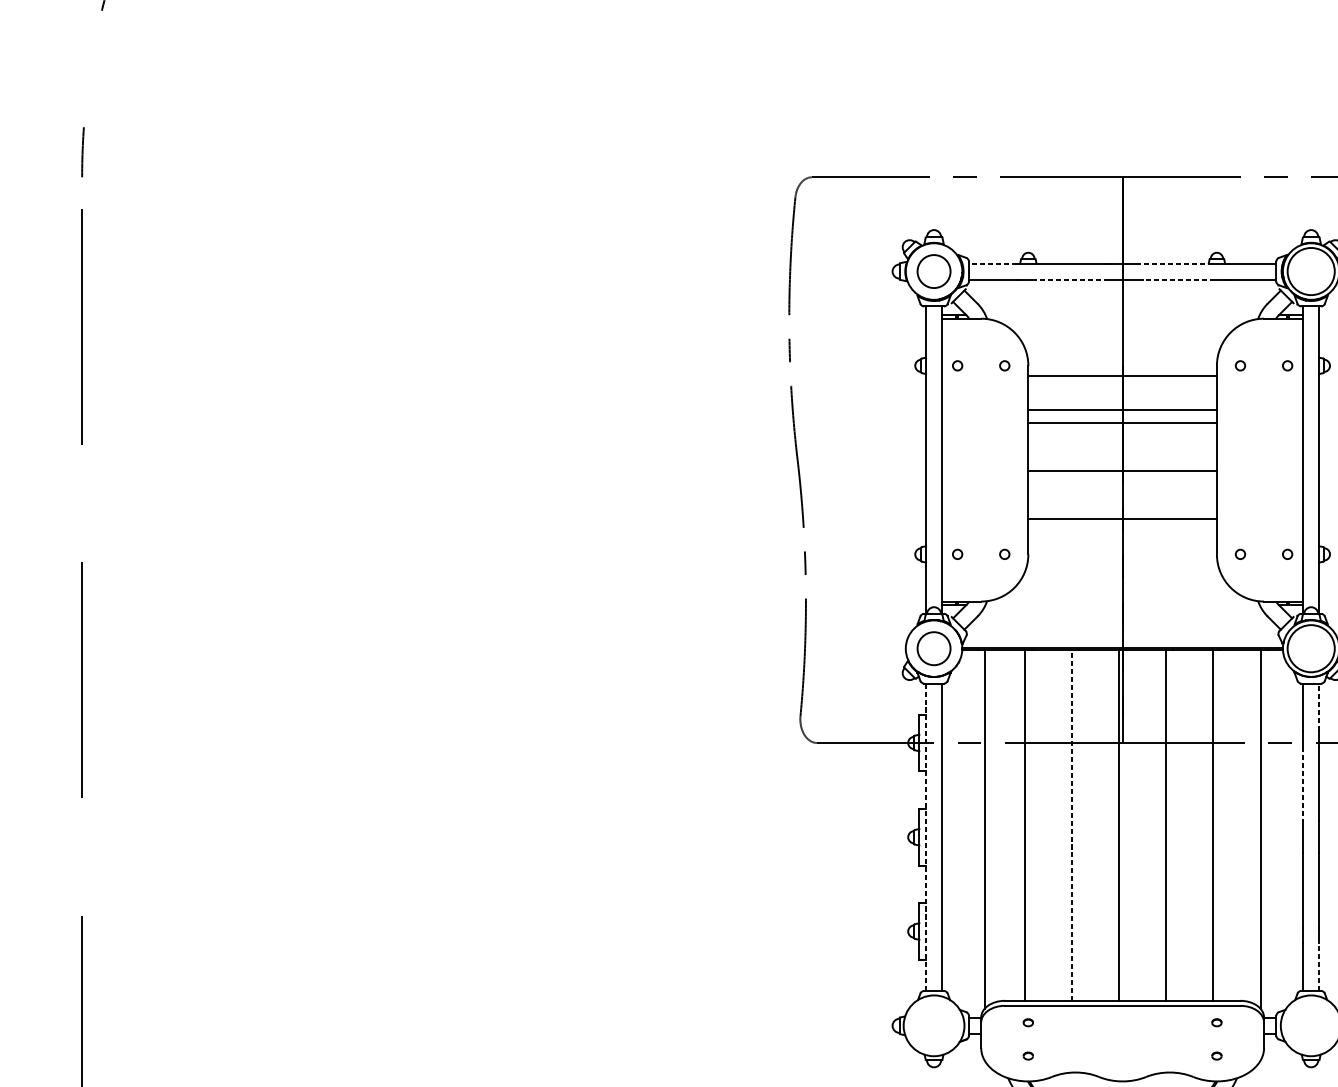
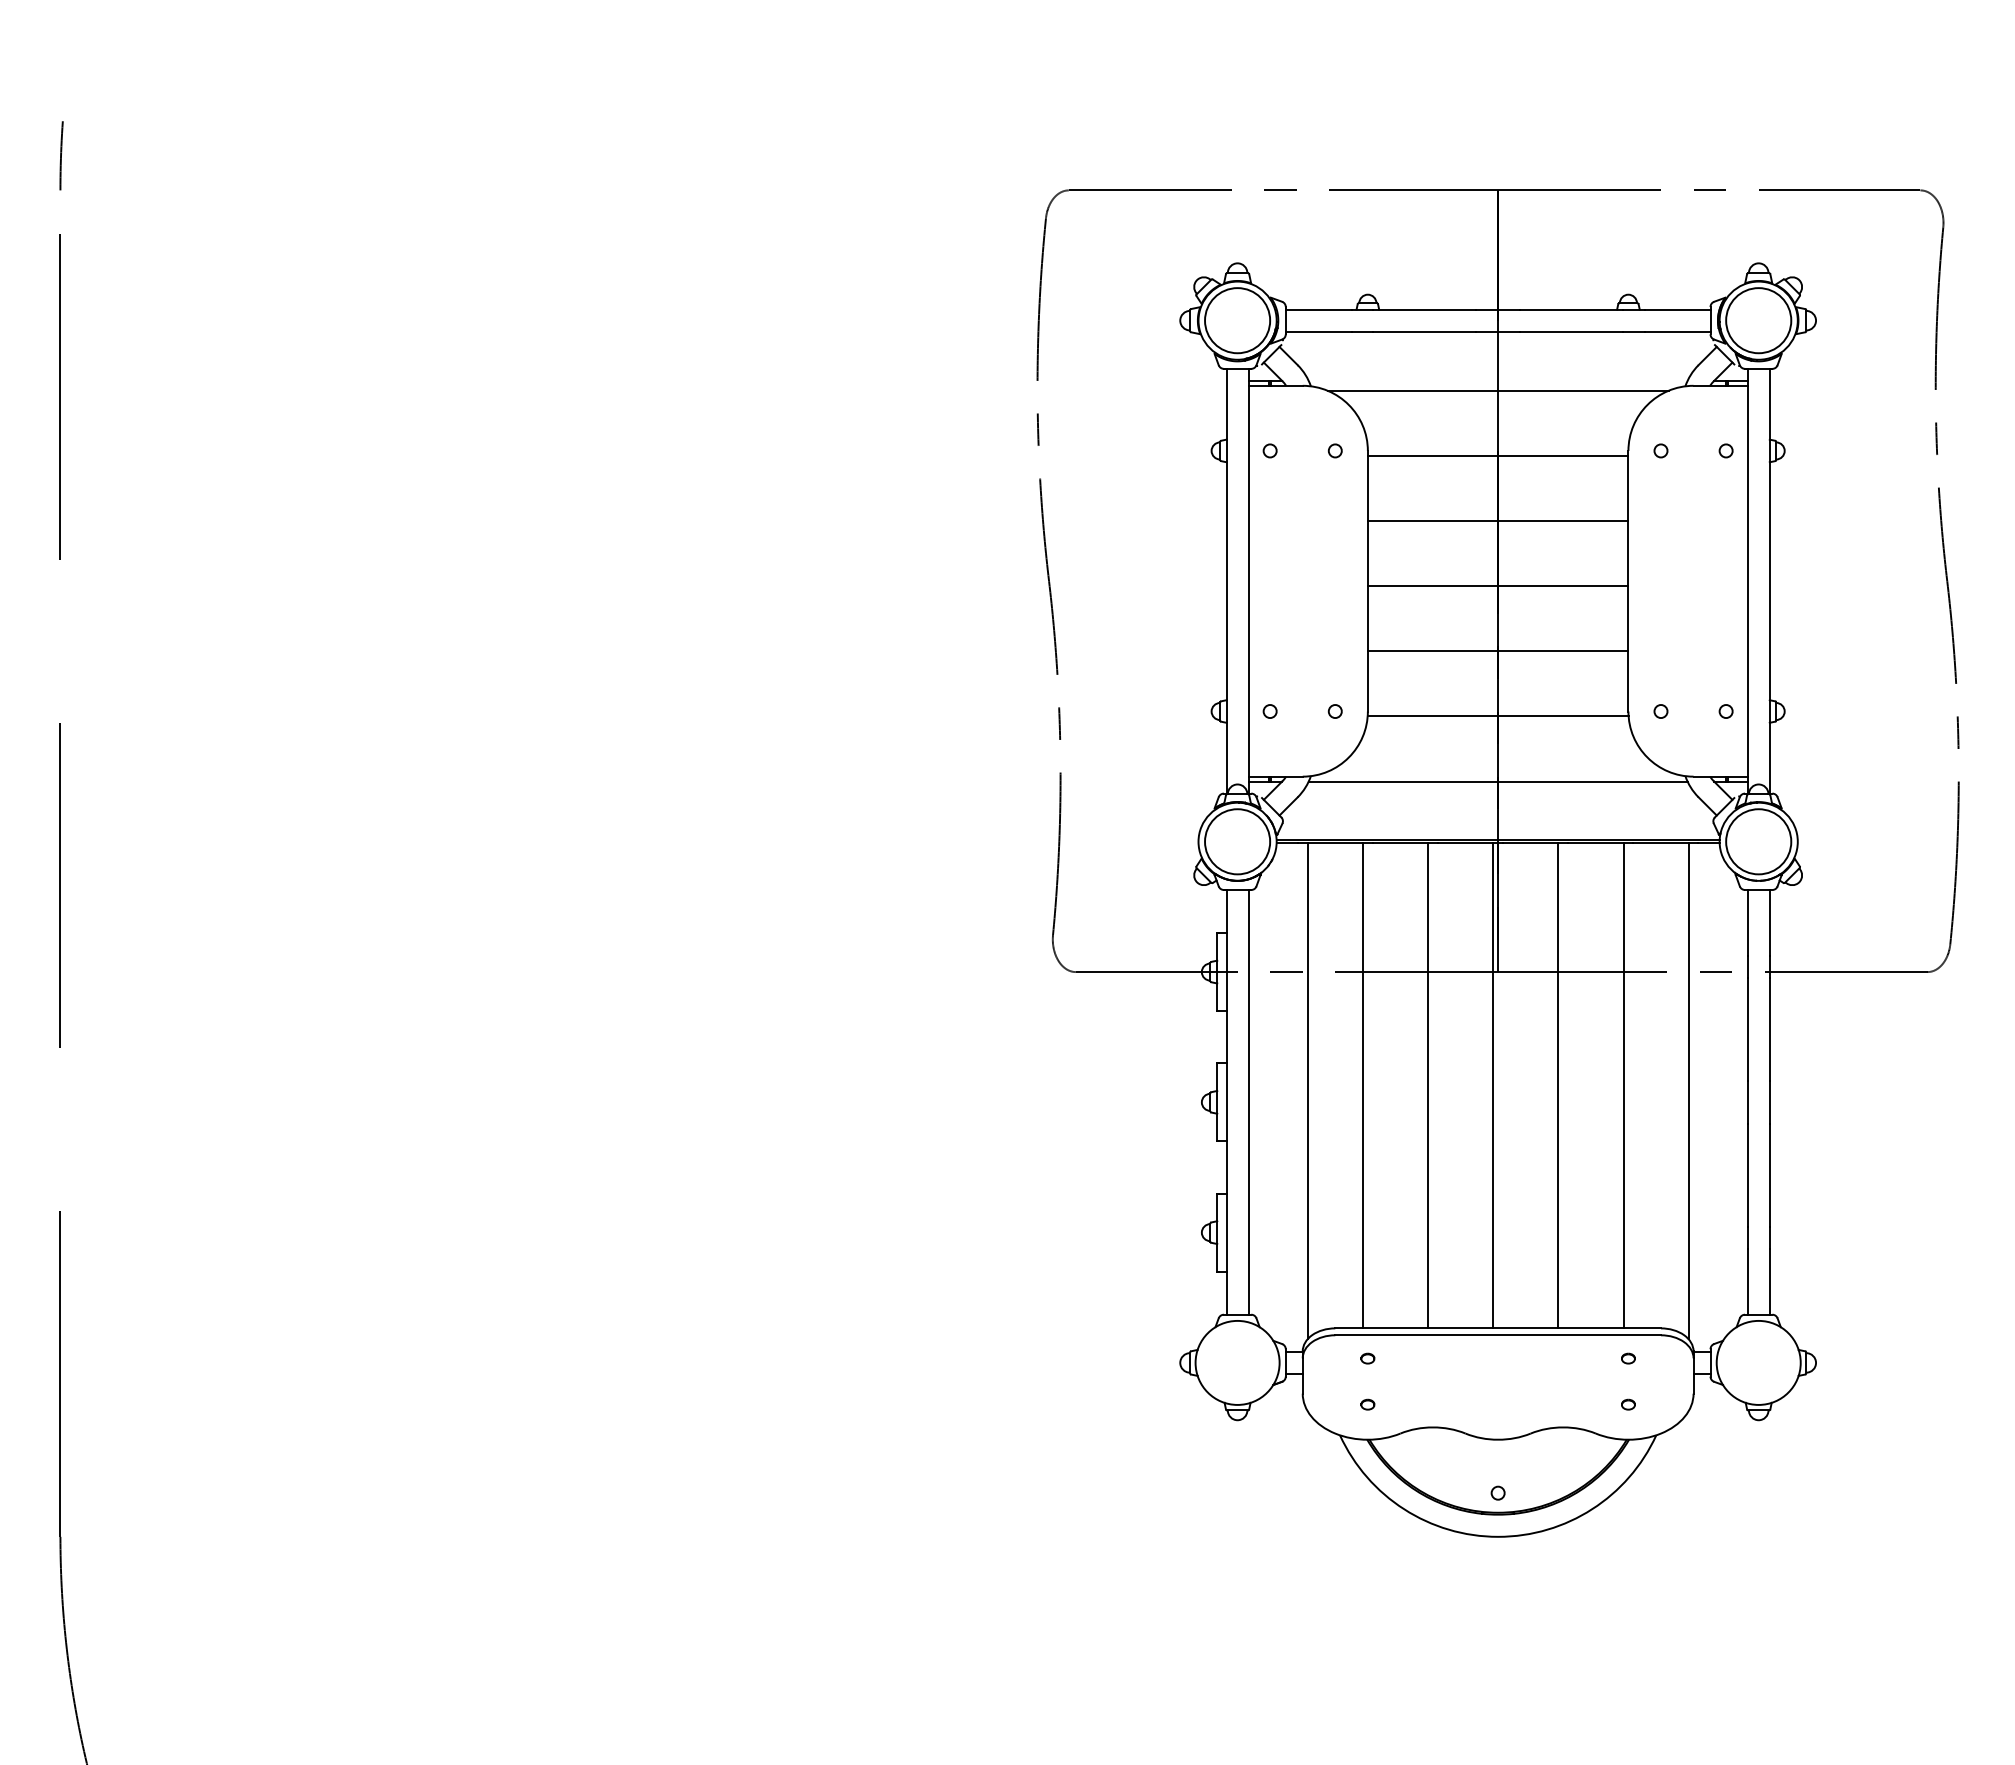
line: (992, 263) -> (1318, 309), dashed -> solid
line: (1174, 263) -> (1570, 309), dashed -> solid
circle: (934, 271) -> (1237, 320), size x1.43
line: (1070, 279) -> (1425, 331), dashed -> solid
line: (1175, 279) -> (1571, 331), dashed -> solid
line: (1122, 322) -> (1497, 390), added
line: (1122, 375) -> (1497, 520), moved
line: (1122, 409) -> (1497, 455), moved
line: (1122, 423) -> (1497, 586), moved
line: (1122, 471) -> (1497, 651), moved
line: (1122, 518) -> (1497, 716), moved
line: (1122, 605) -> (1497, 781), added
circle: (934, 648) -> (1237, 841), size x1.43
line: (1319, 707) -> (1769, 922), dashed -> solid
line: (1303, 784) -> (1747, 1029), dashed -> solid
line: (1072, 825) -> (1428, 1085), dashed -> solid
line: (926, 837) -> (1226, 1102), dashed -> solid
line: (1319, 966) -> (1769, 1281), dashed -> solid

